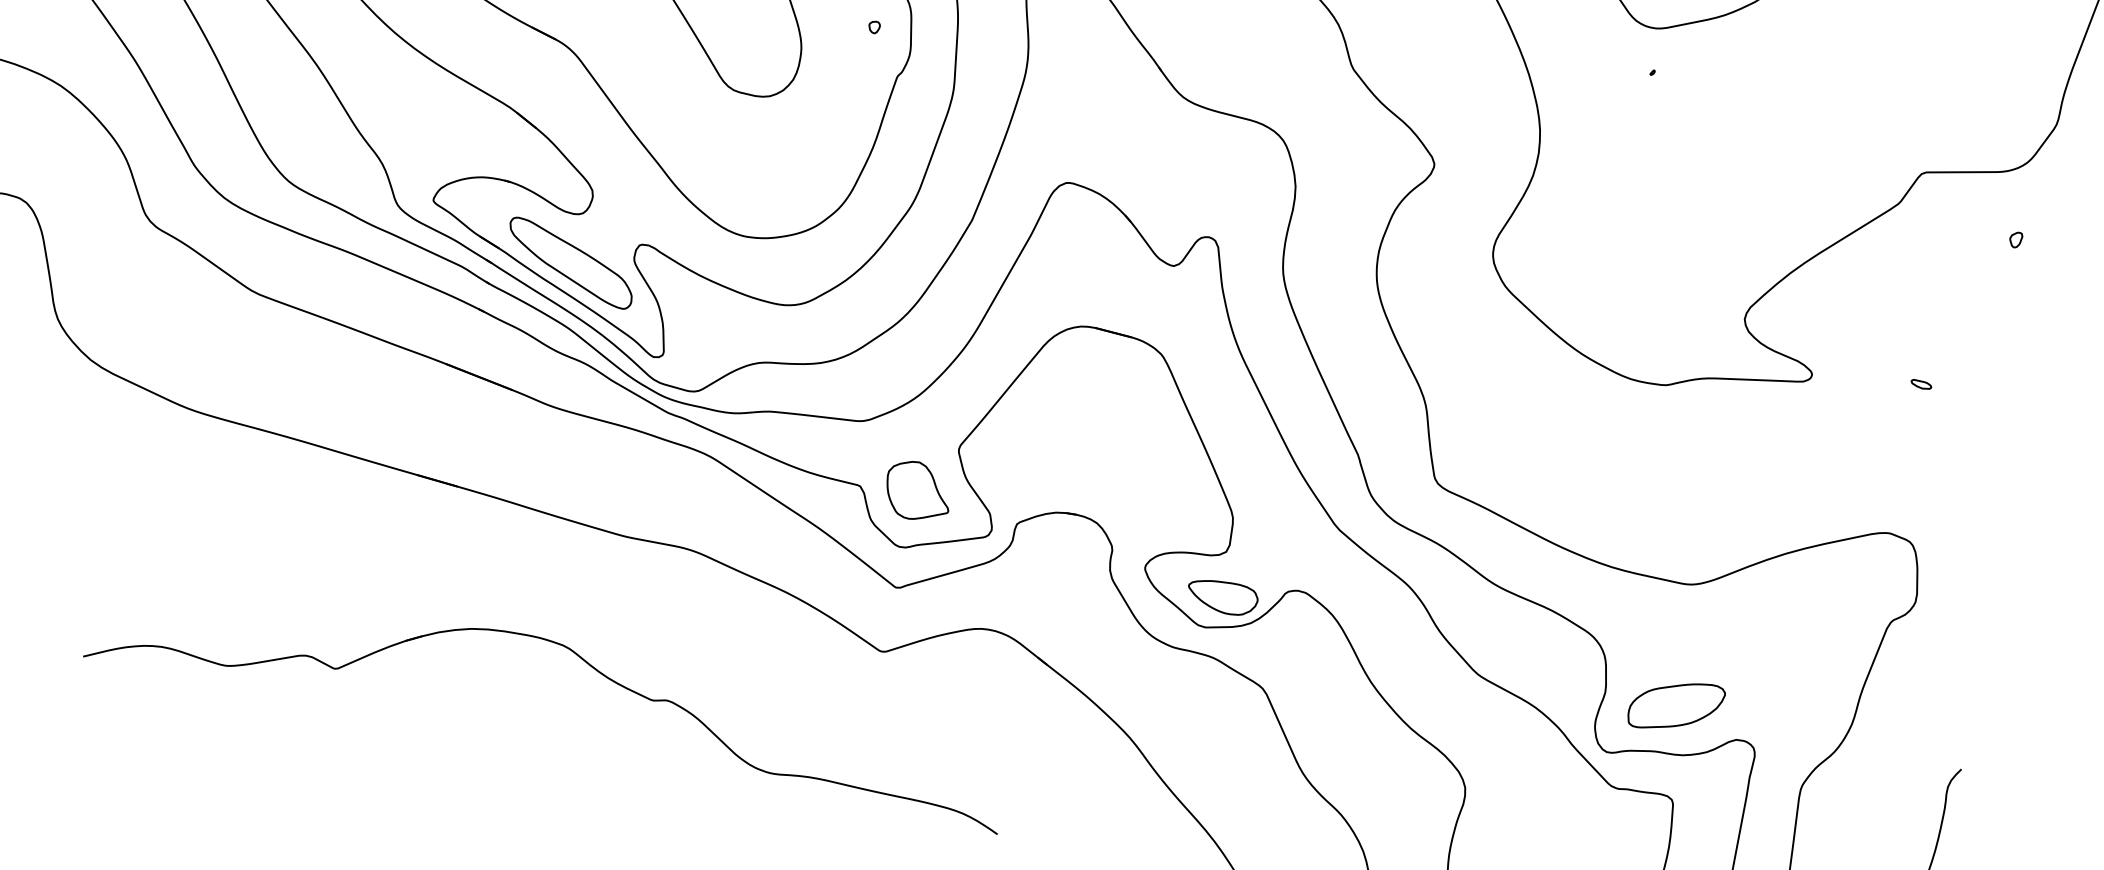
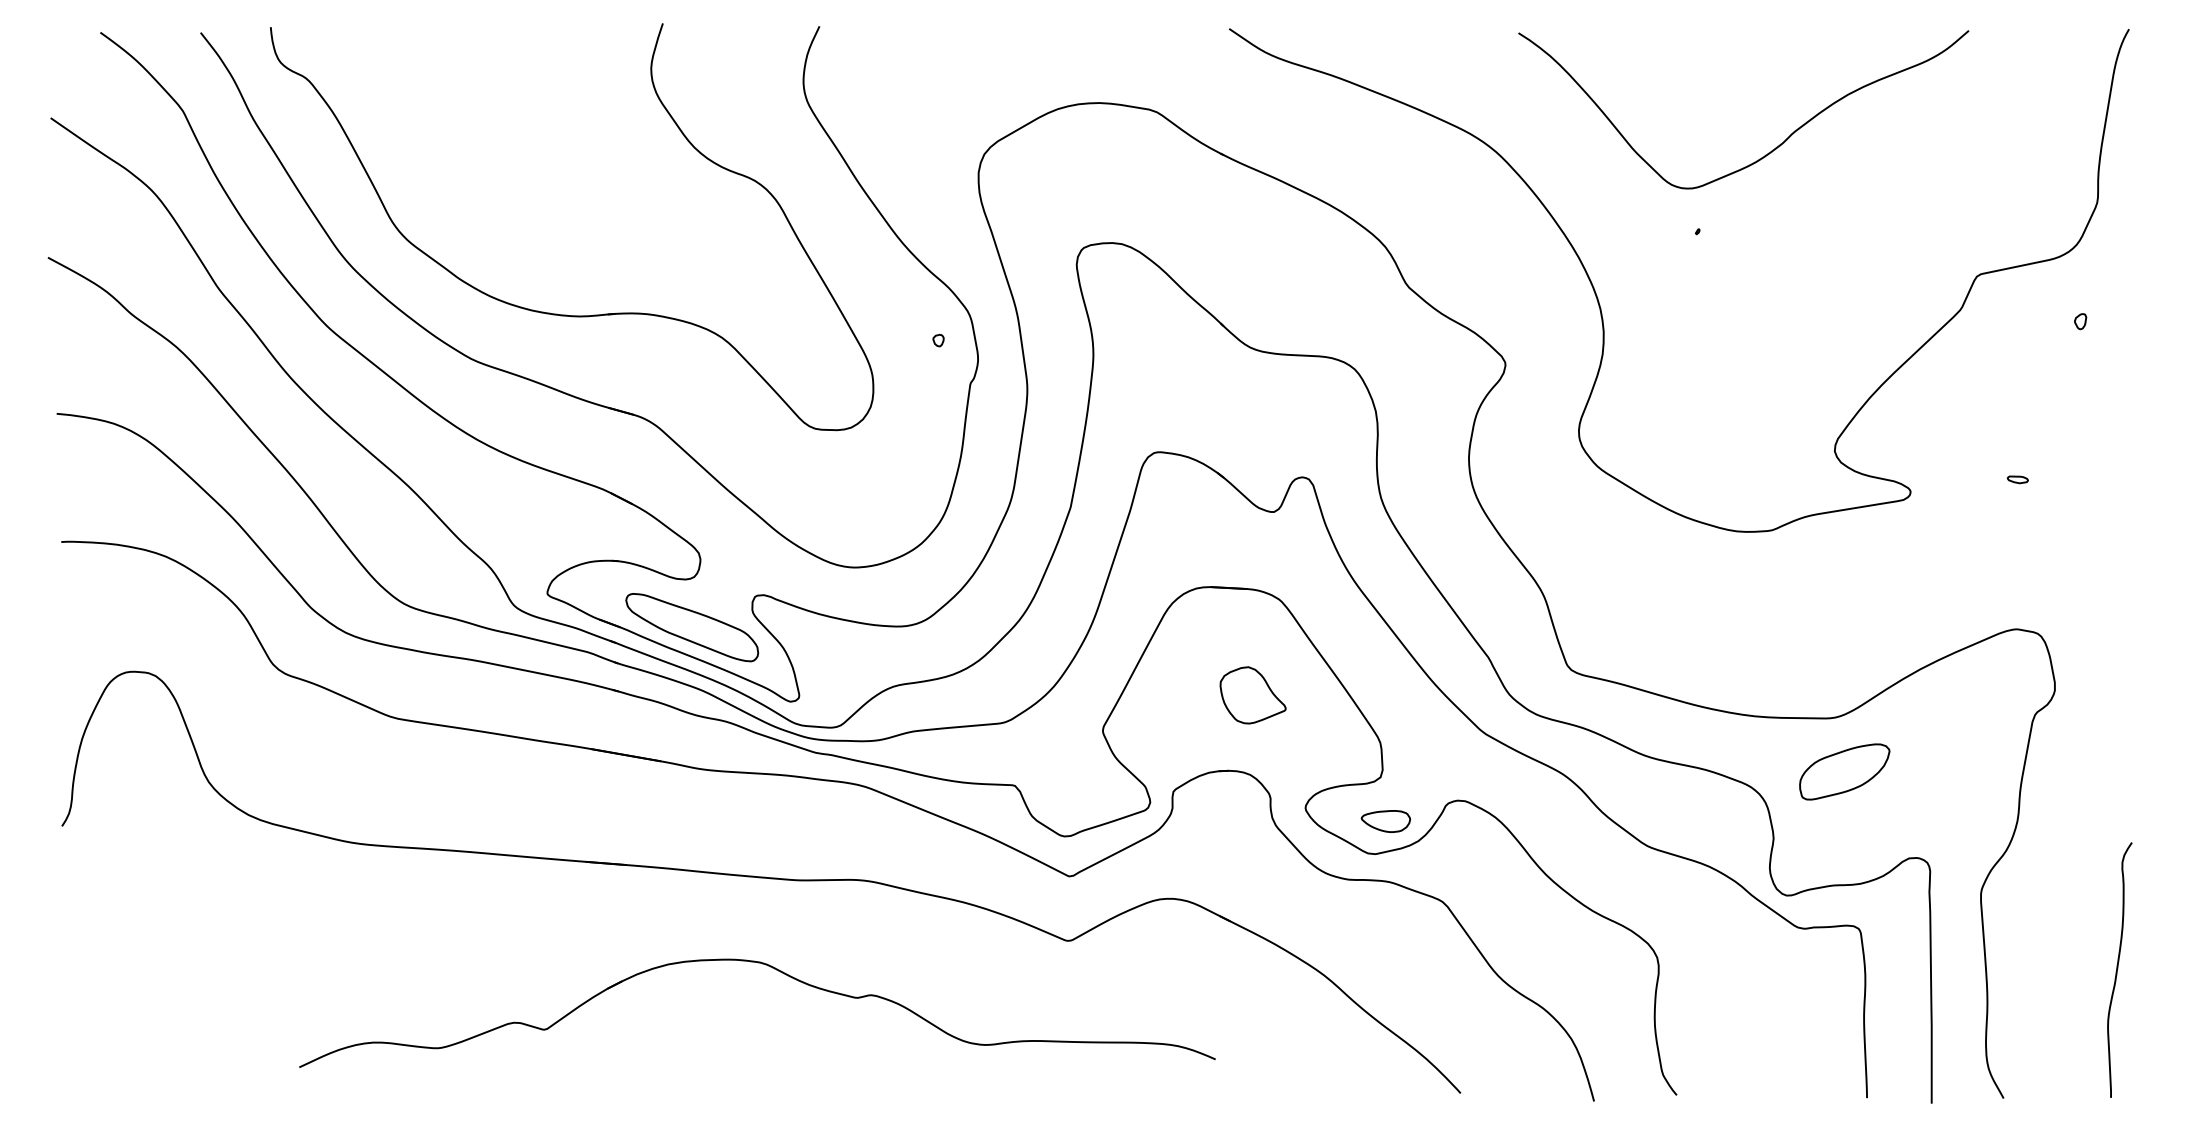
part: (917, 491) -> (1252, 695), moved
part: (1222, 596) -> (1385, 821), size x0.7
part: (579, 658) -> (778, 971), moved
part: (1676, 705) -> (1844, 771), moved

